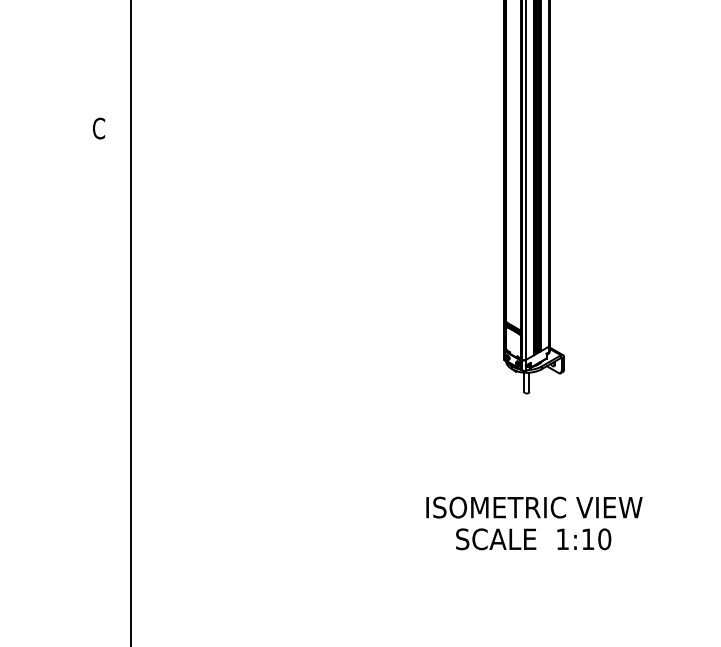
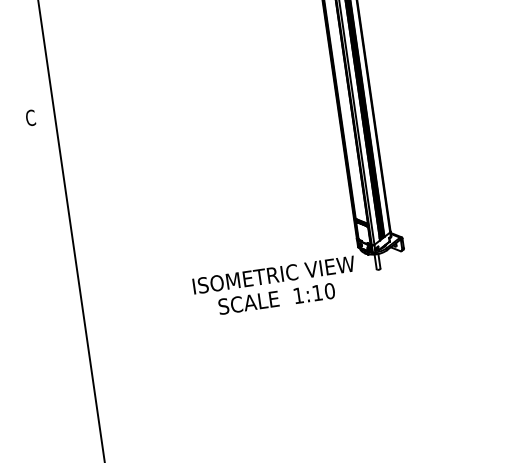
text: (534, 523) -> (275, 286), moved

